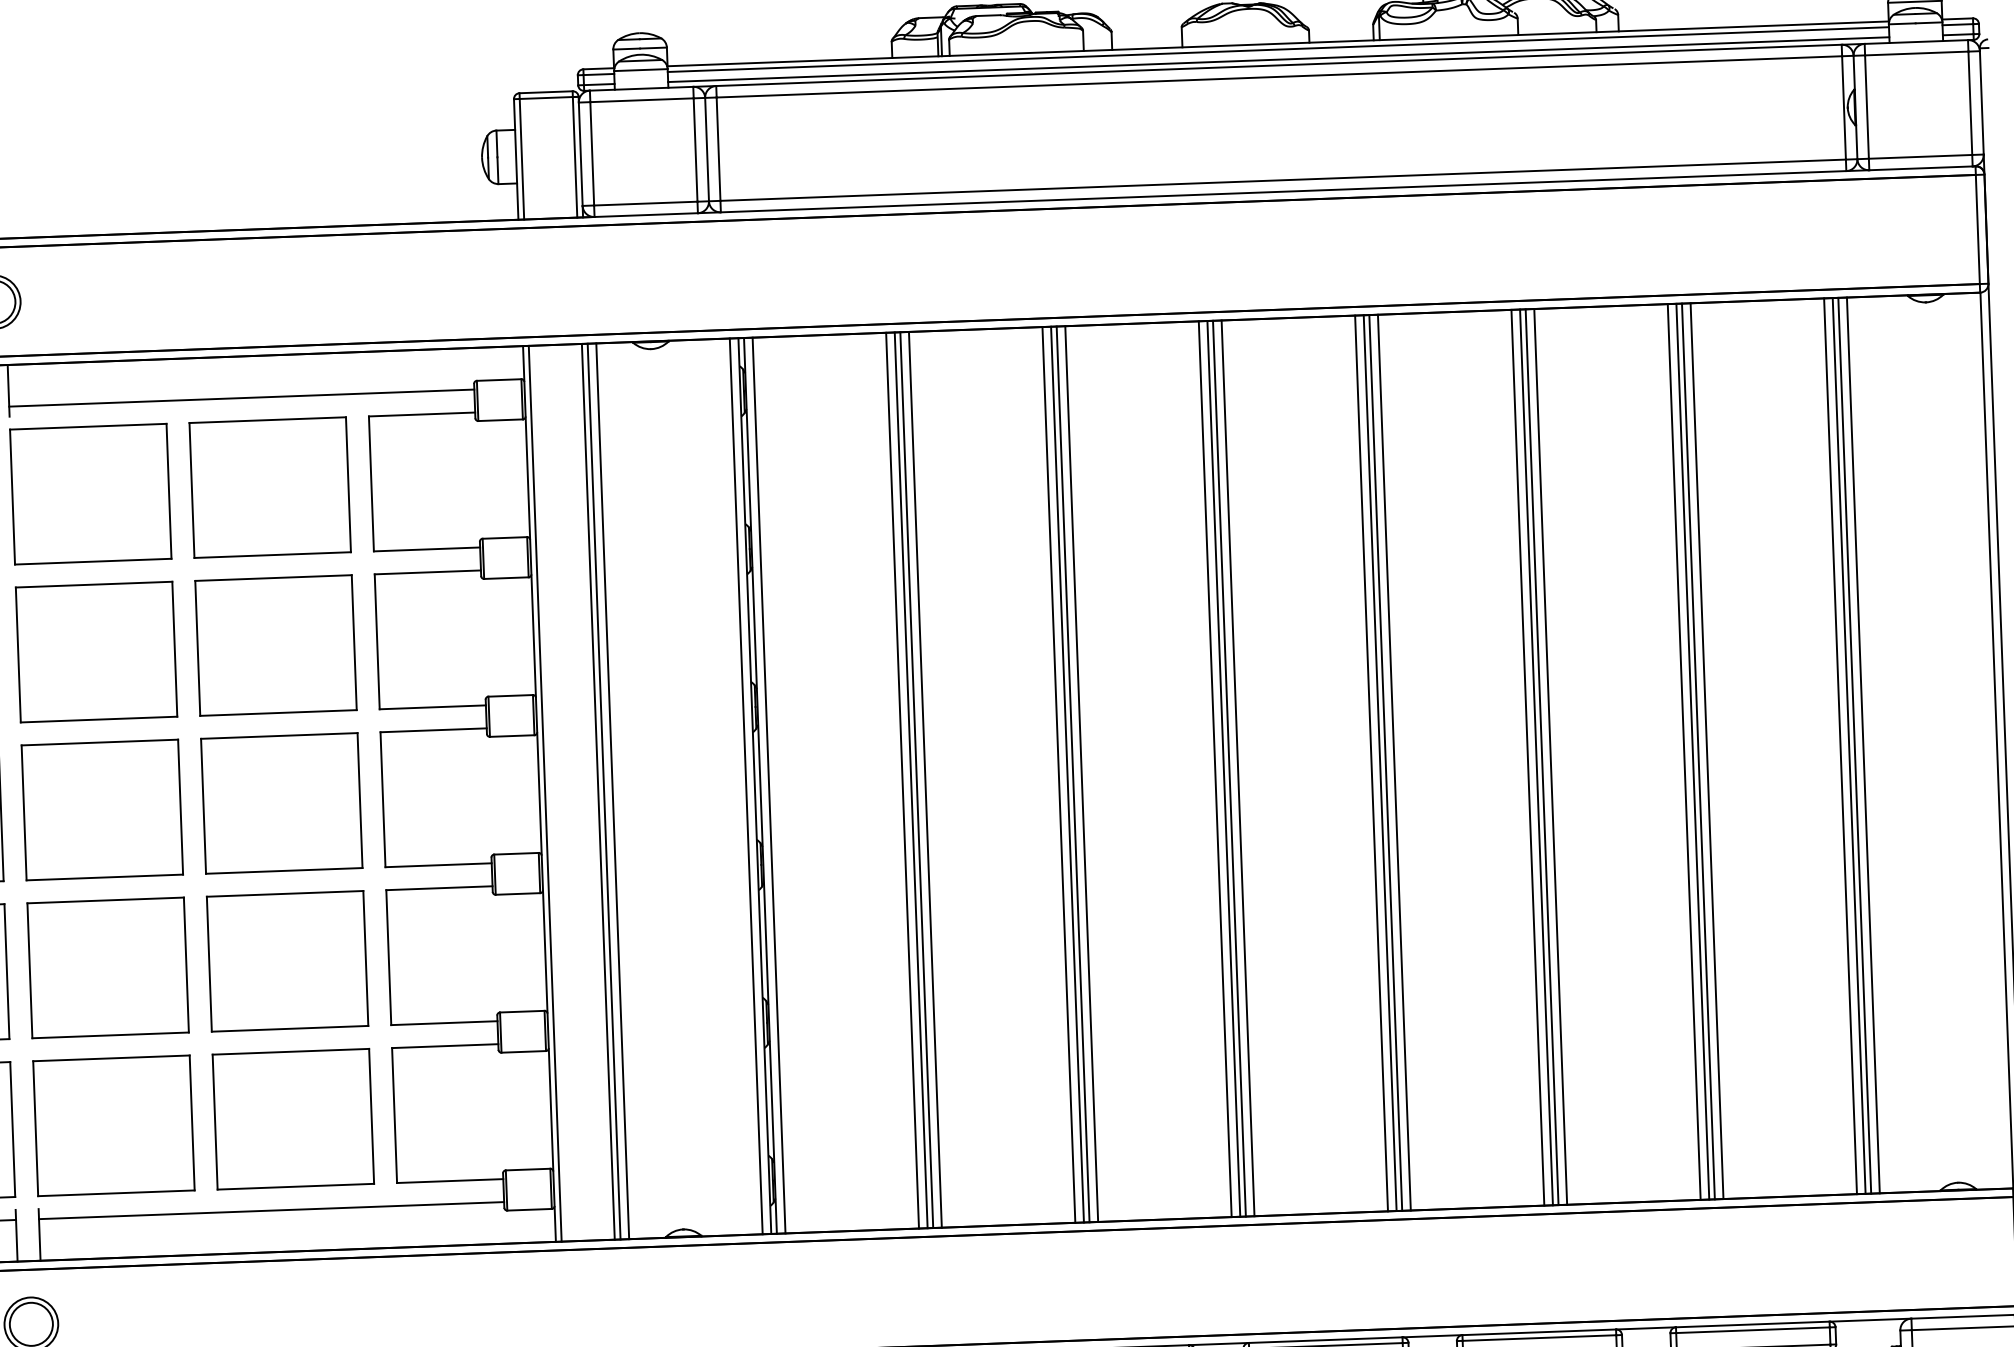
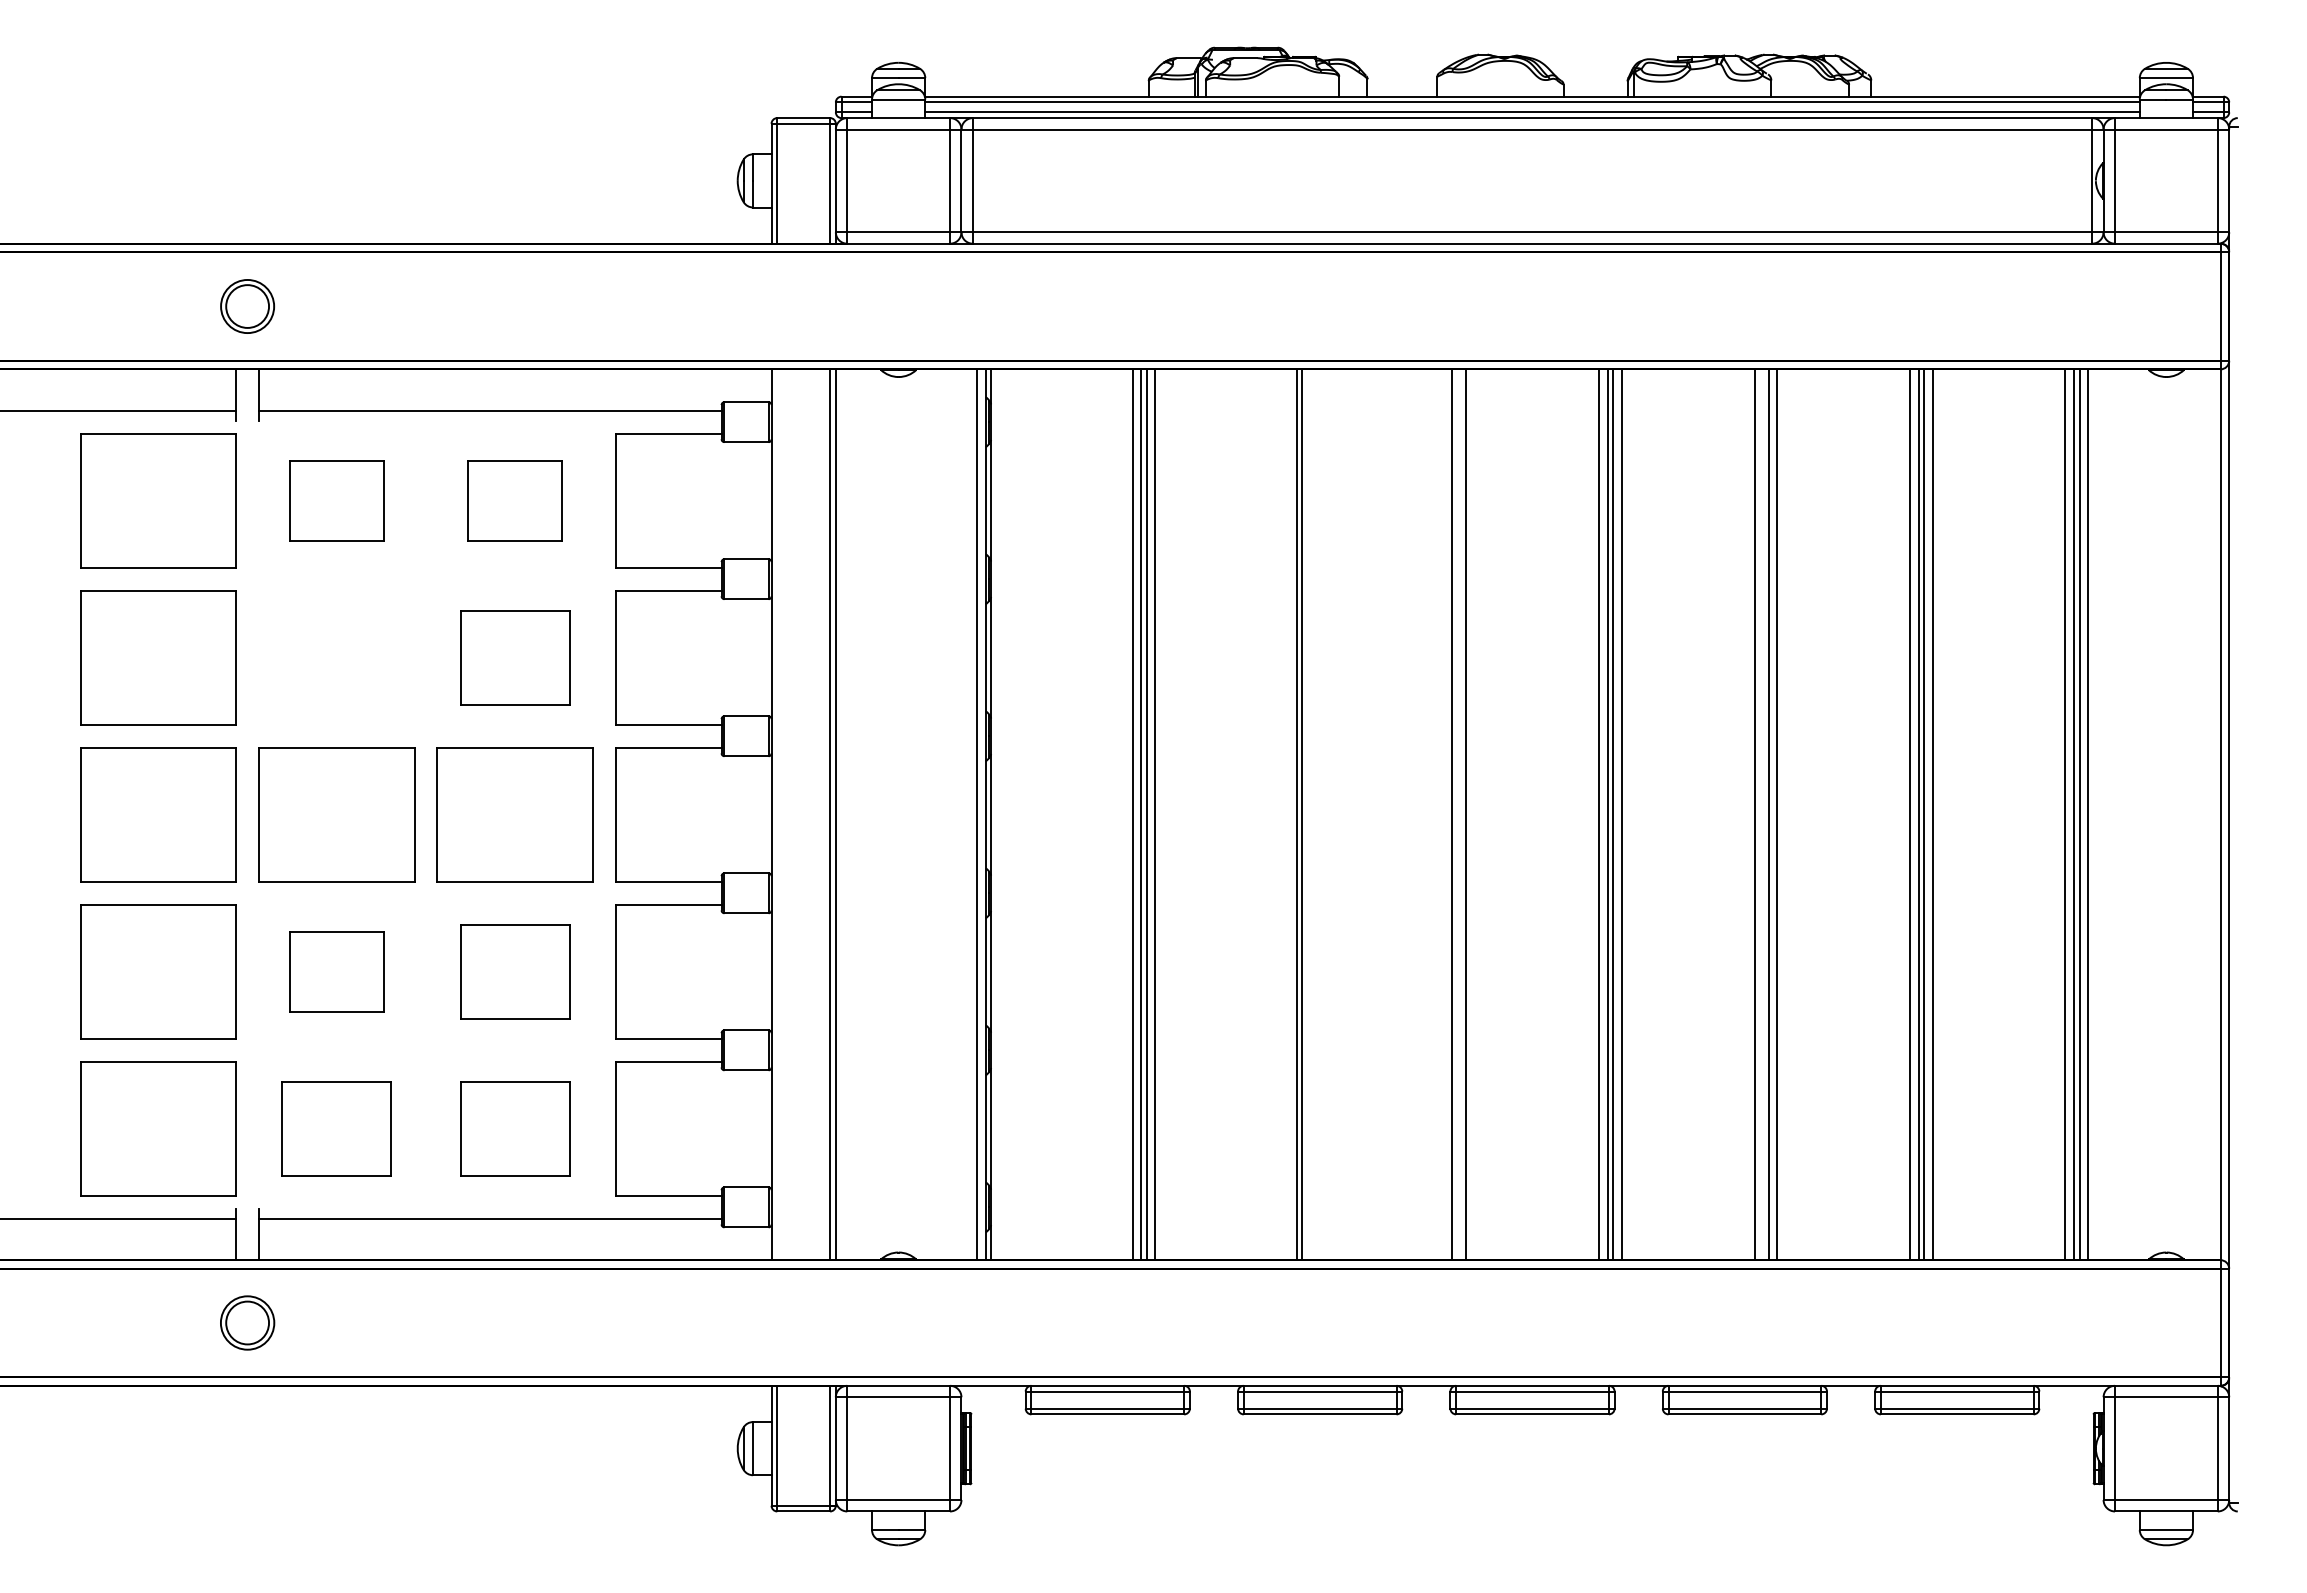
part: (269, 487) -> (514, 500), size x0.6
part: (90, 494) -> (336, 500), size x0.6
part: (275, 645) -> (514, 657), size x0.7
part: (96, 651) -> (336, 657), removed
line: (1536, 757) -> (1763, 814), removed
line: (1215, 768) -> (1443, 814), removed
line: (1229, 768) -> (1457, 814), removed
line: (1081, 773) -> (1310, 814), removed
line: (1059, 774) -> (1288, 814), removed
line: (768, 785) -> (999, 814), removed
line: (612, 791) -> (844, 814), removed
line: (545, 793) -> (777, 814), removed
part: (286, 961) -> (514, 971), size x0.7
part: (107, 967) -> (336, 971), size x0.6
part: (292, 1118) -> (514, 1128), size x0.7
part: (113, 1125) -> (336, 1128), size x0.7

